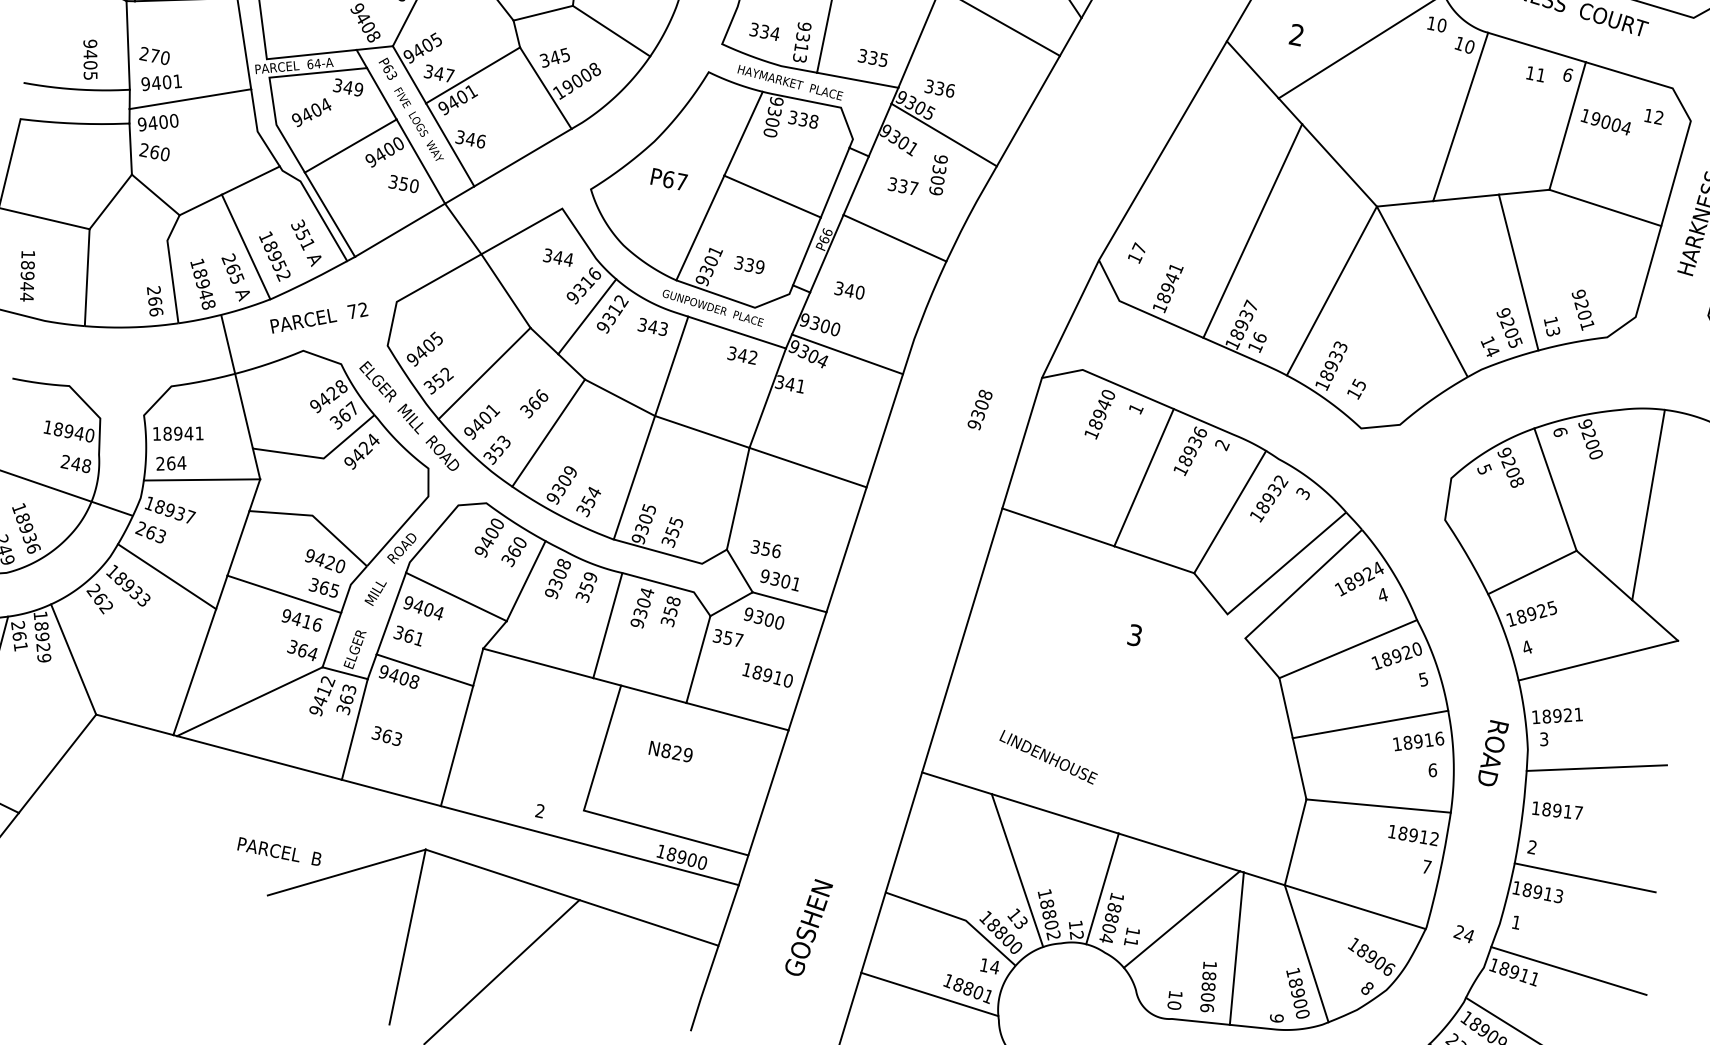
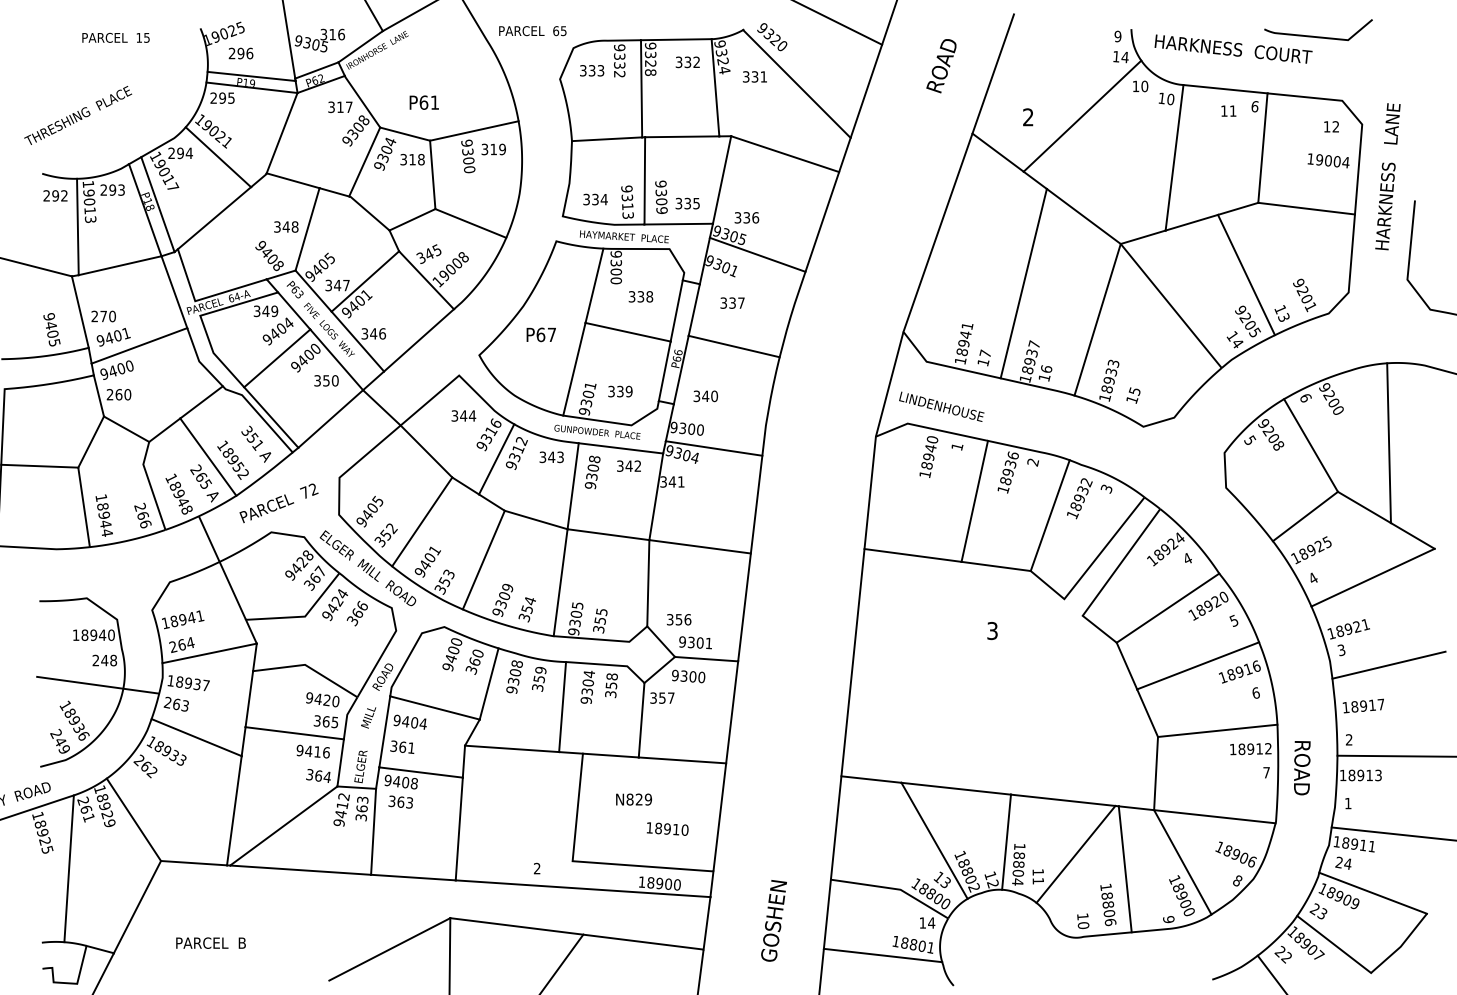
text: (310, 112) -> (277, 331), moved
text: (803, 119) -> (640, 296), moved
text: (1606, 121) -> (1328, 160), moved
text: (938, 174) -> (661, 196), moved
text: (1136, 252) -> (983, 357), moved
text: (26, 275) -> (103, 515), moved
text: (533, 403) -> (356, 613), moved
text: (979, 409) -> (592, 472), moved
text: (767, 674) -> (667, 828), moved
text: (386, 735) -> (400, 801), moved
text: (1493, 754) -> (1302, 768), moved
text: (1048, 756) -> (941, 406), moved
text: (279, 850) -> (210, 942), moved
text: (1464, 933) -> (1343, 862), moved

